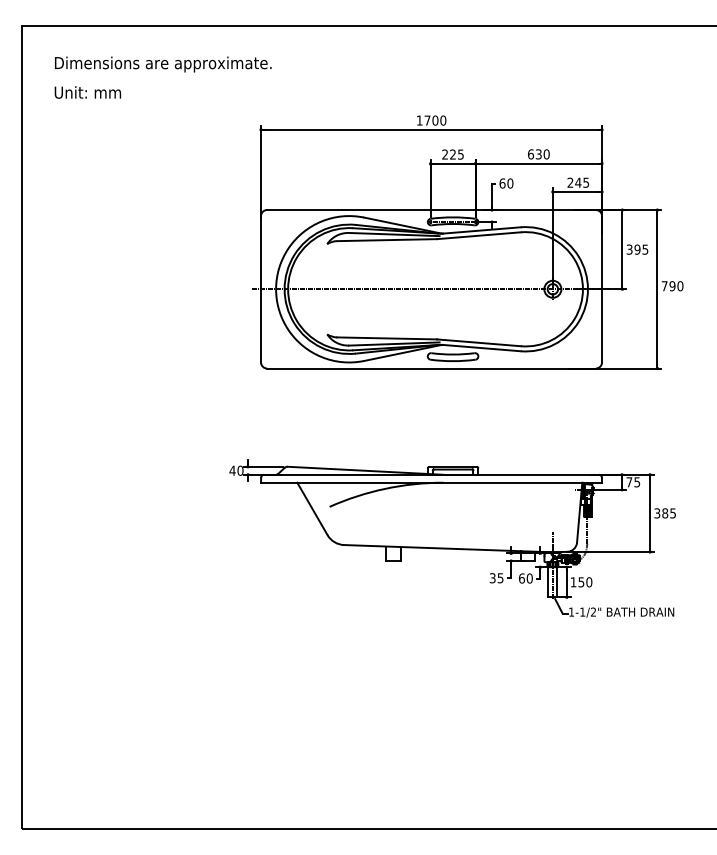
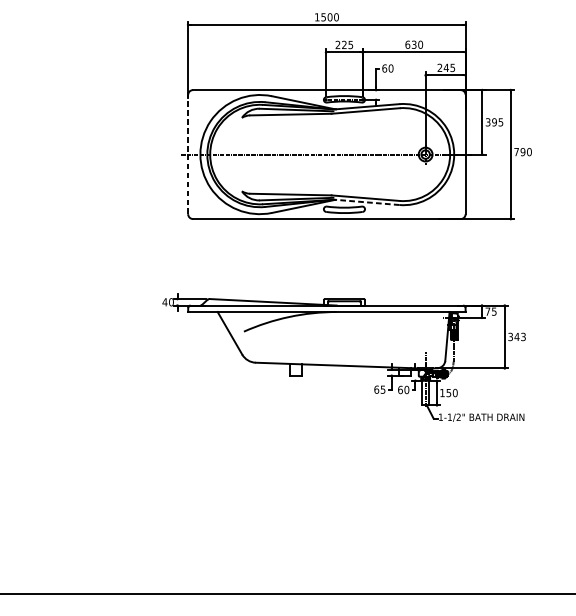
text: (427, 120) -> (323, 17), 1700 -> 1500
line: (261, 288) -> (188, 153), solid -> dashed
line: (482, 348) -> (368, 202), solid -> dashed
text: (668, 513) -> (519, 337), 385 -> 343
text: (492, 578) -> (376, 389), 35 -> 65

